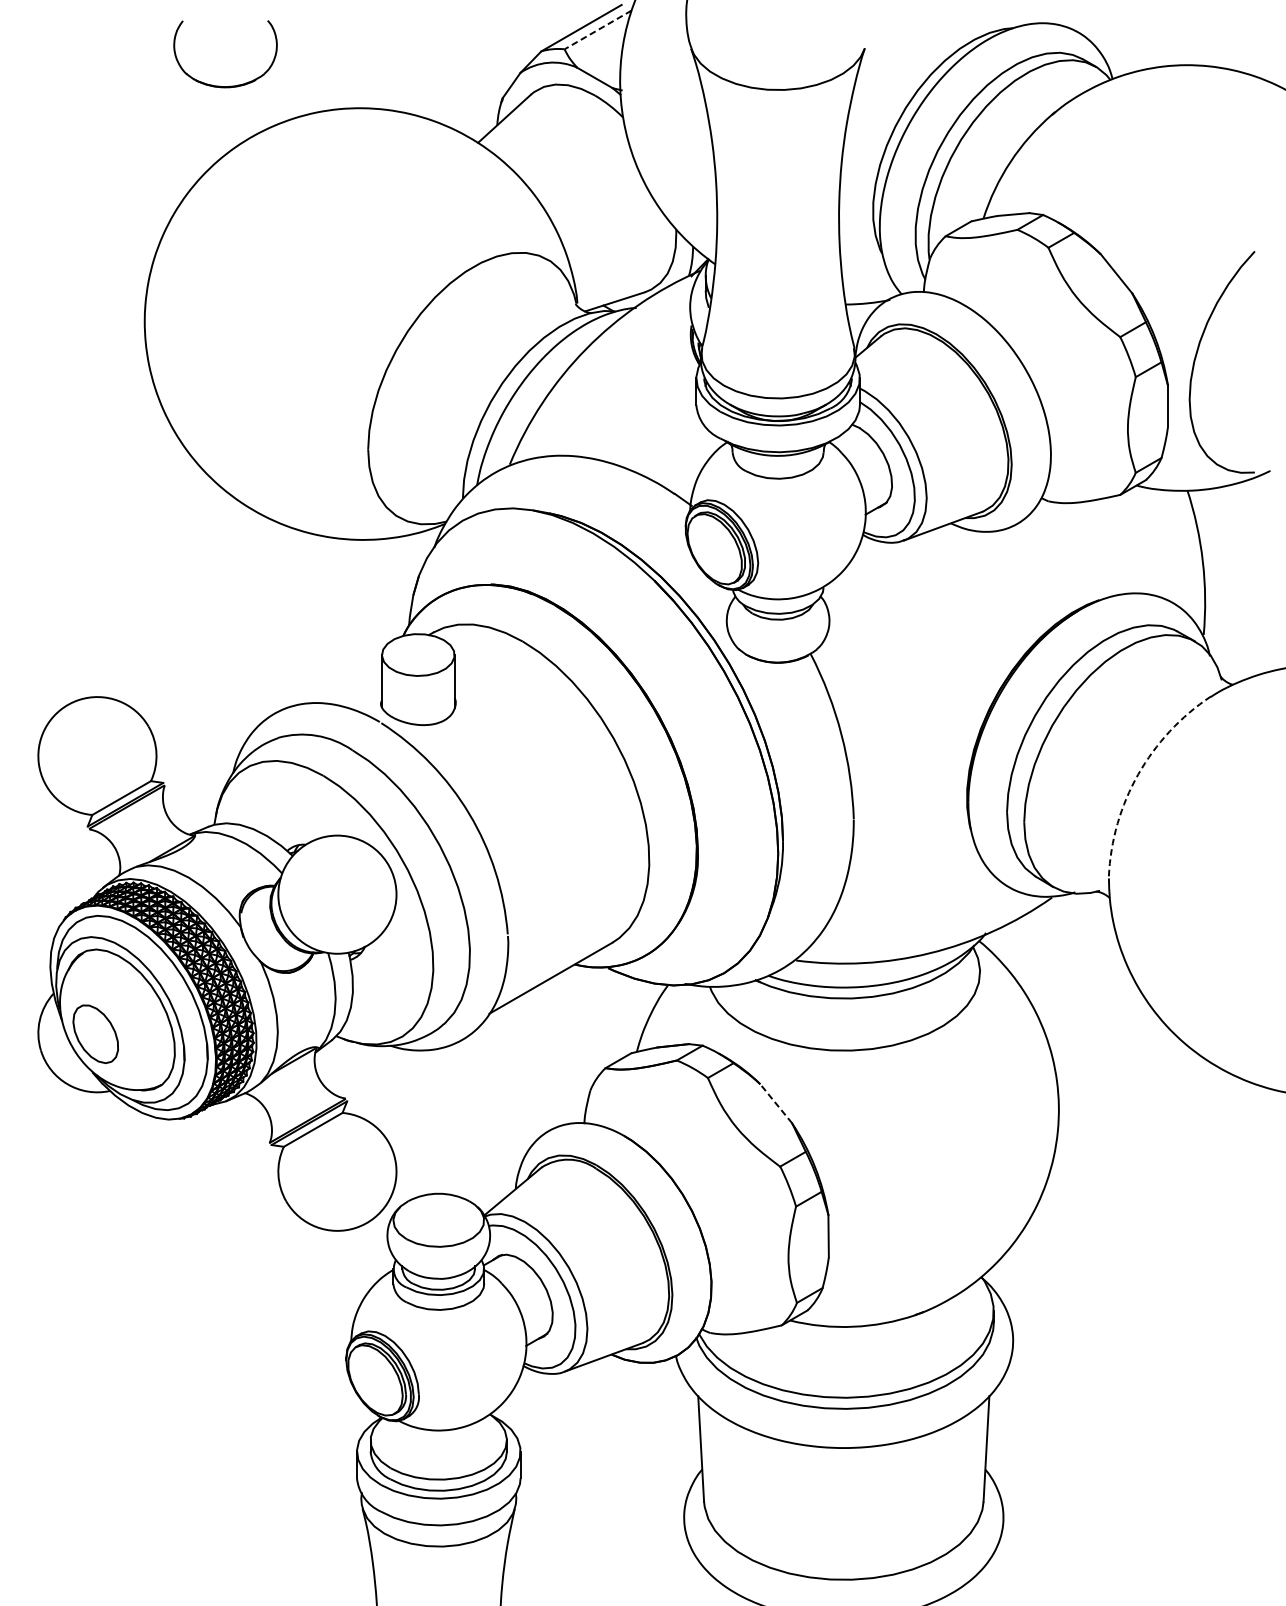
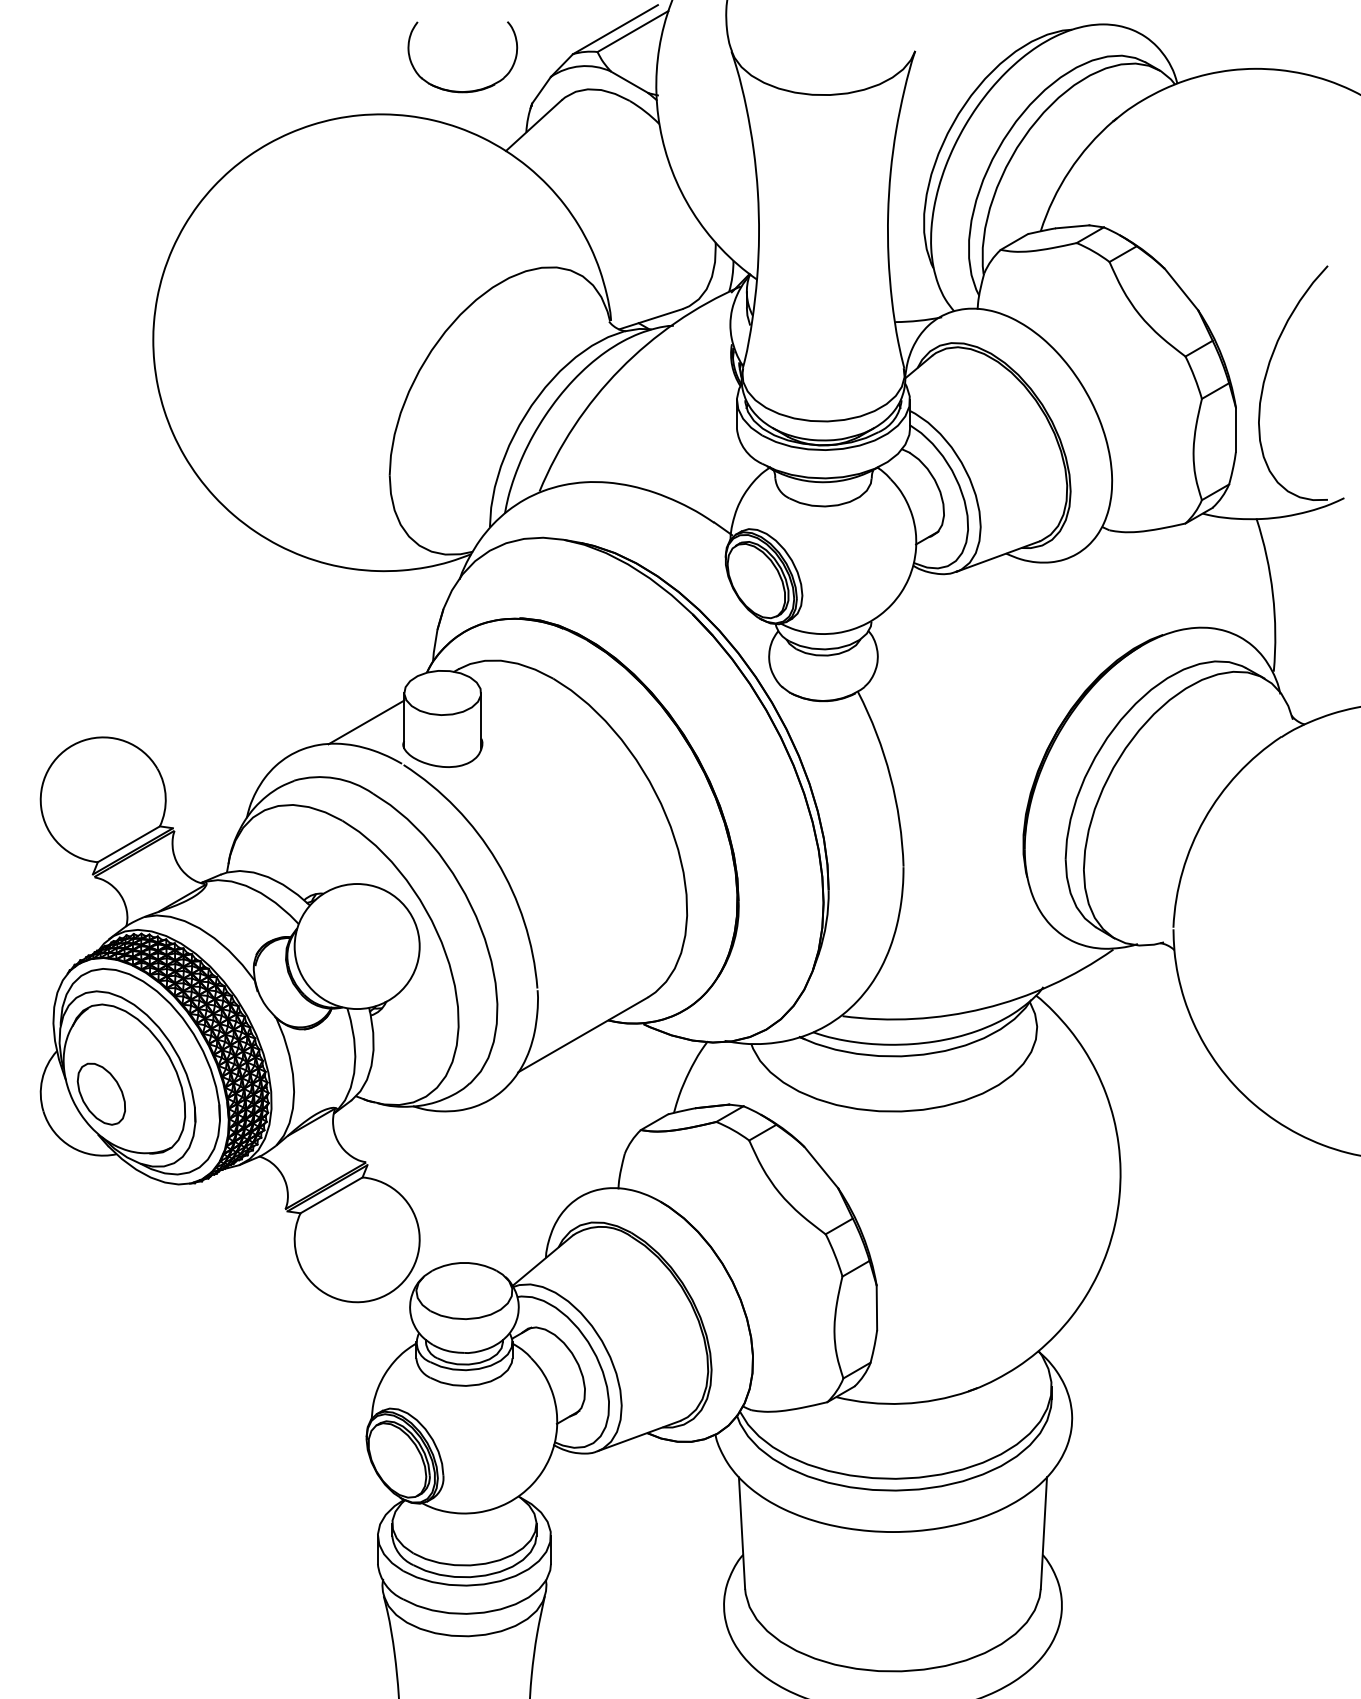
line: (598, 29) -> (633, 31), dashed -> solid
part: (221, 85) -> (458, 90), moved
line: (346, 682) -> (366, 722), added
arc: (1138, 774) -> (1204, 819), dashed -> solid
line: (776, 1103) -> (821, 1167), dashed -> solid

